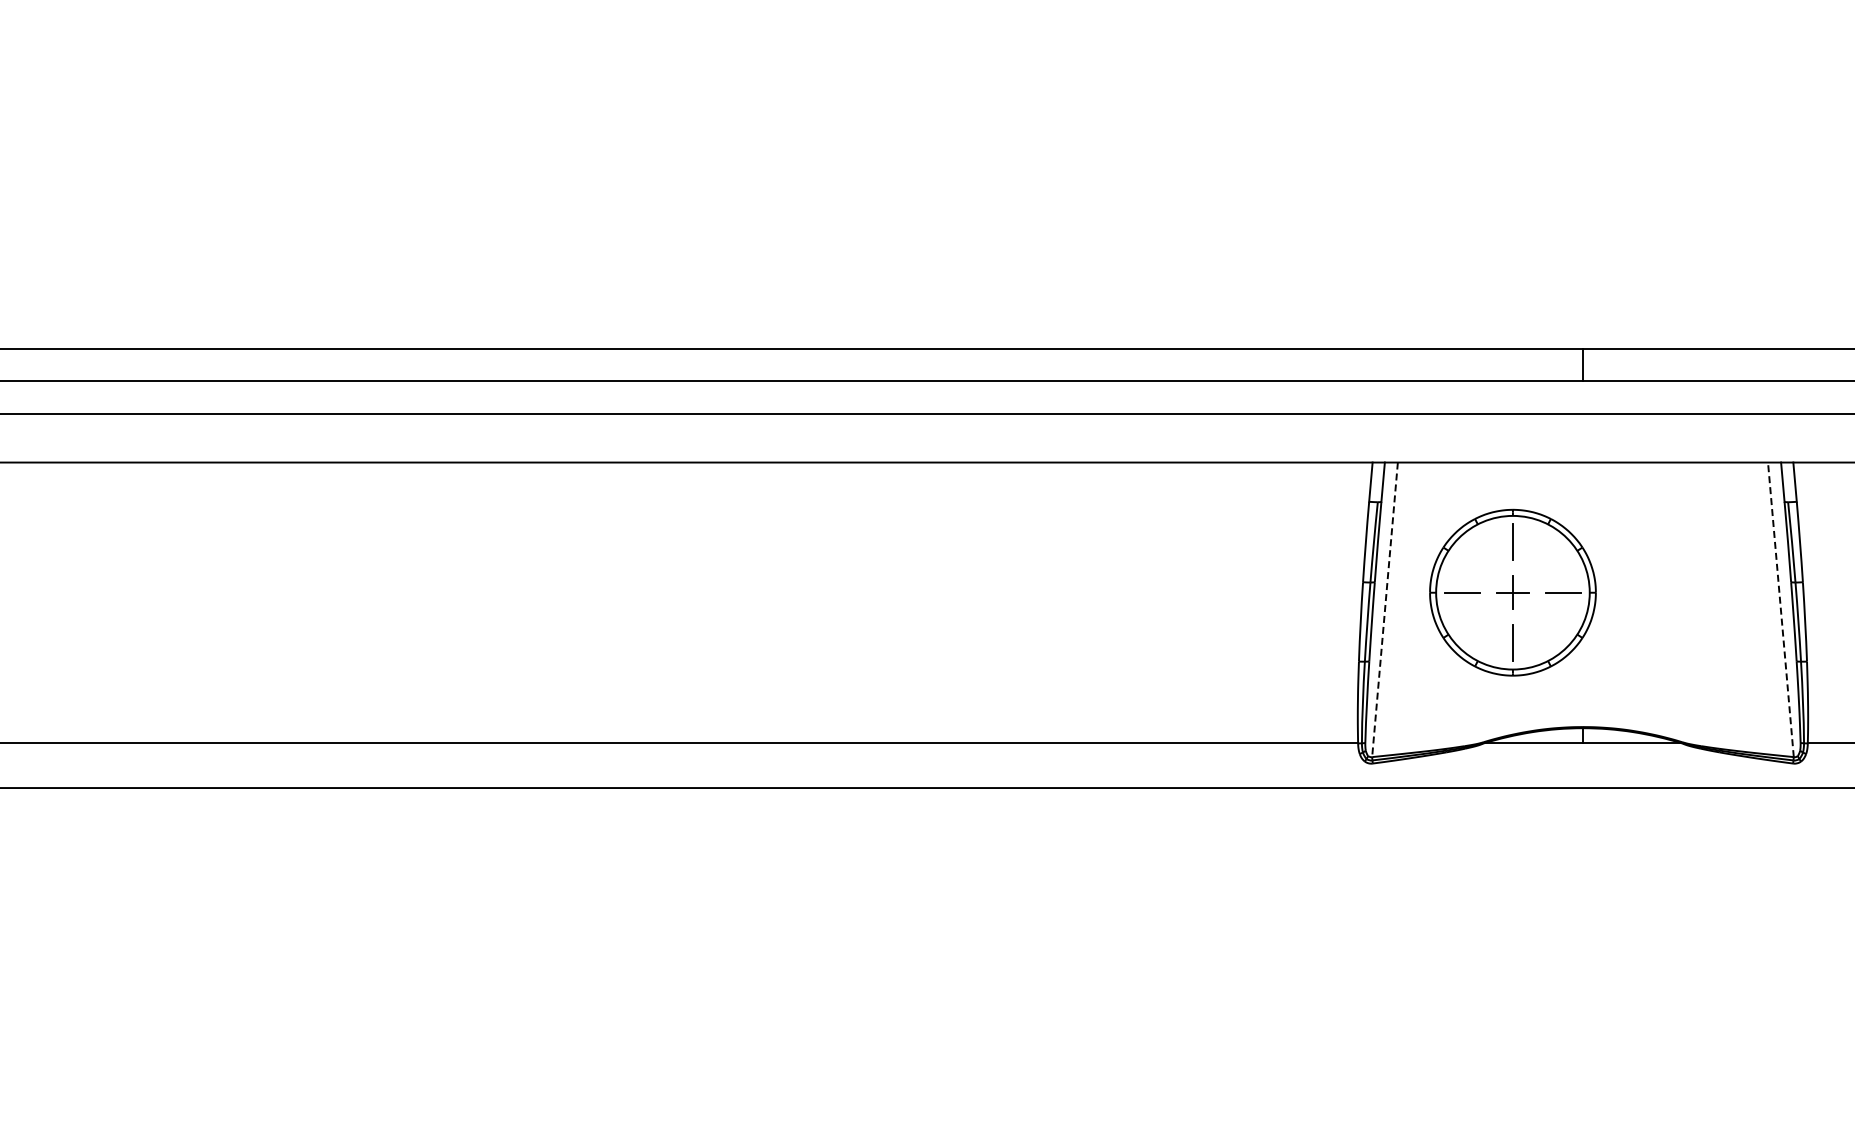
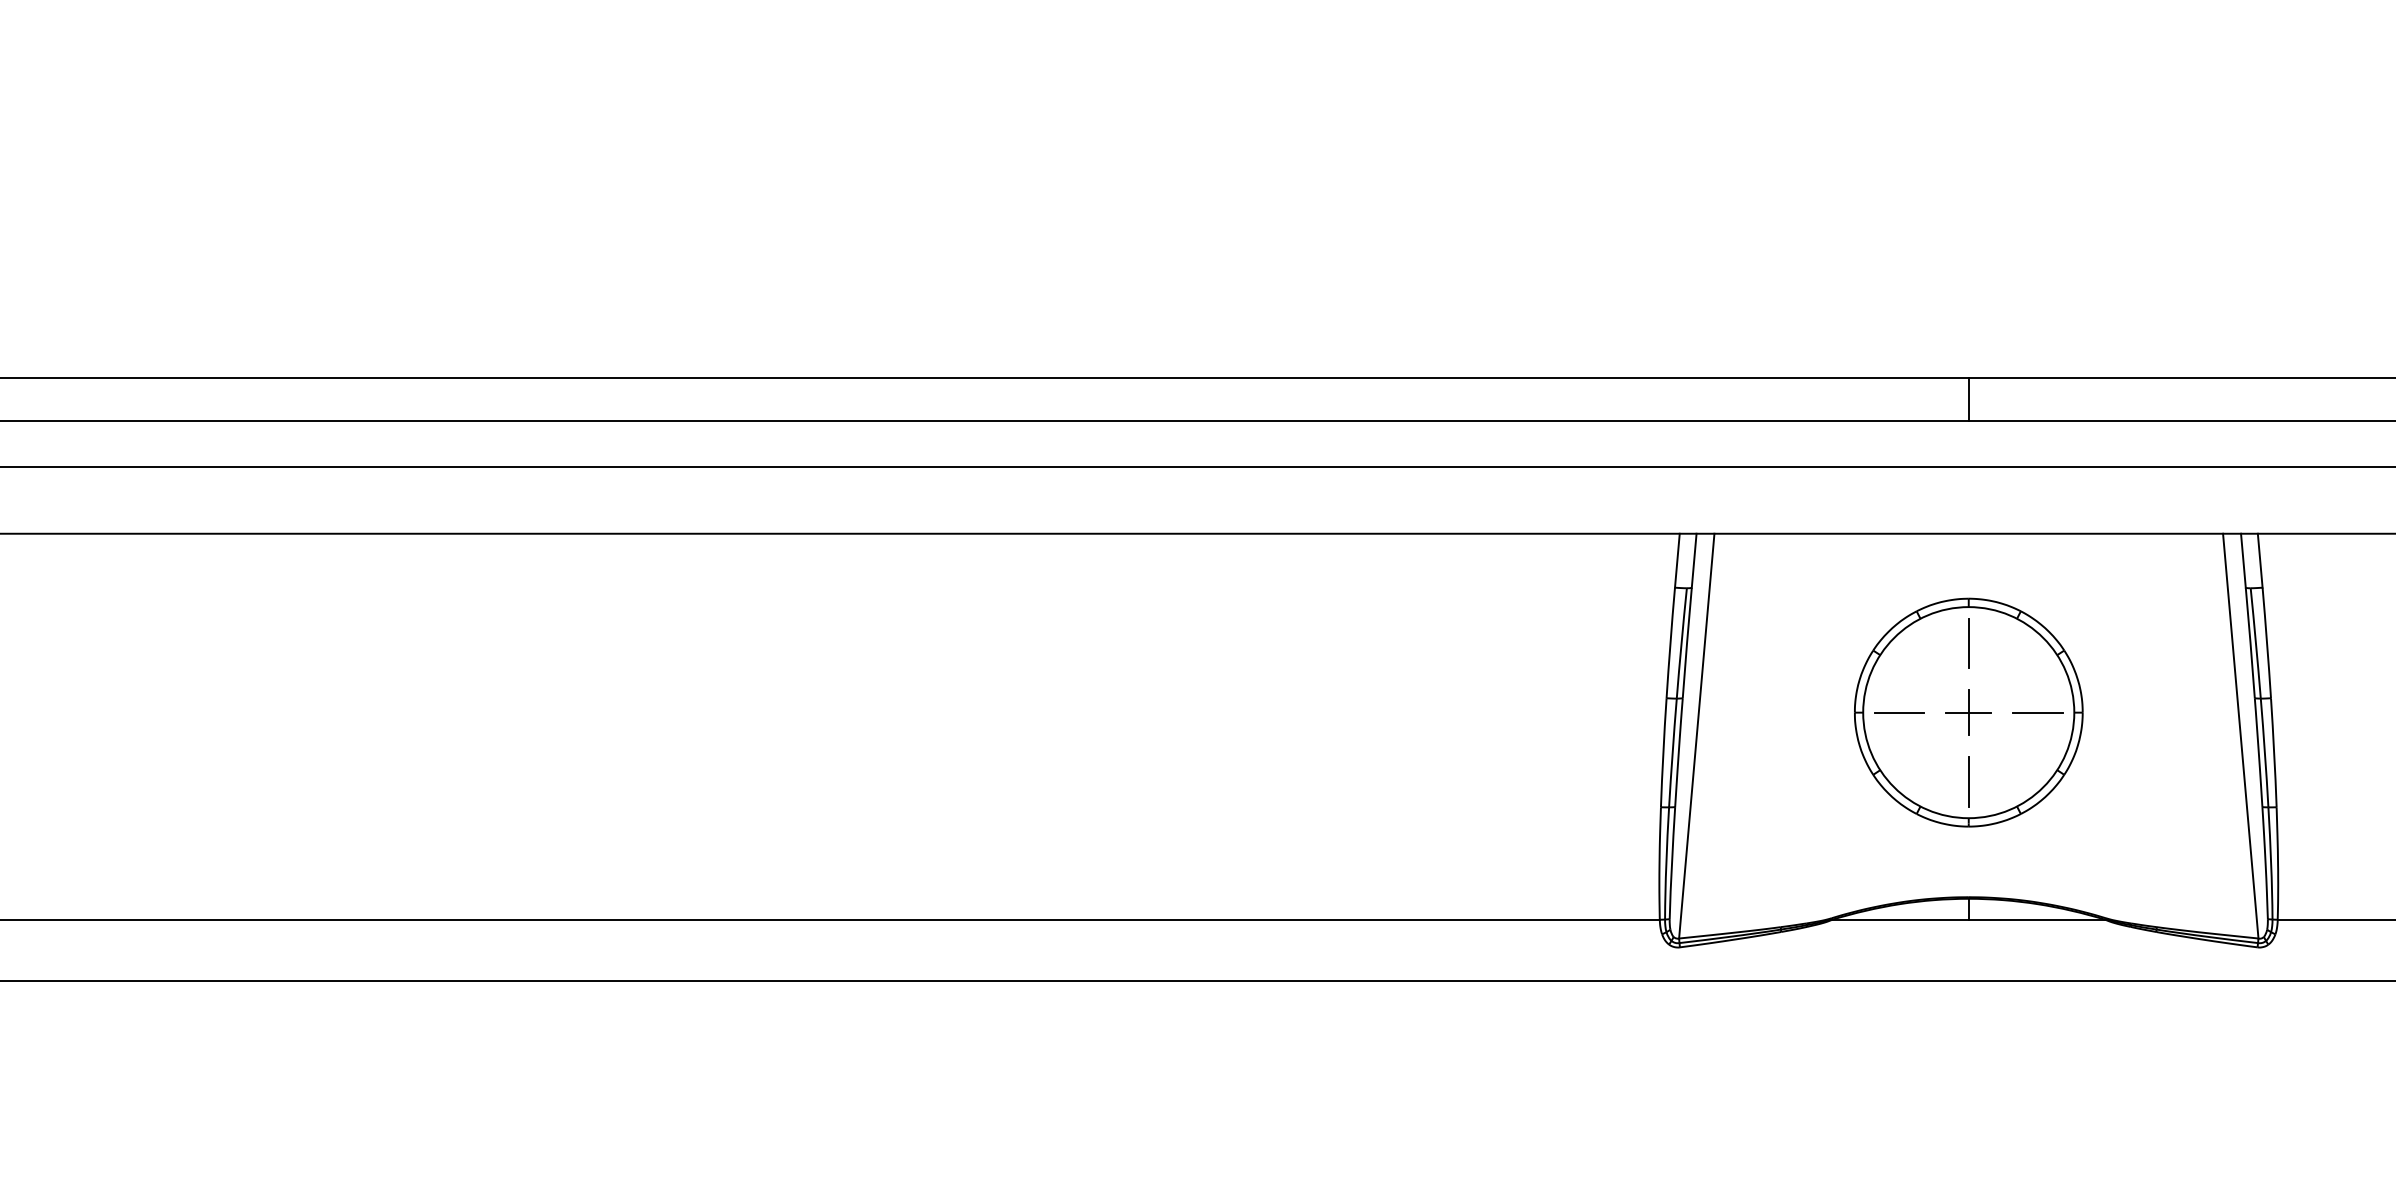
part: (1512, 592) -> (1968, 712), moved
line: (1385, 609) -> (1697, 735), dashed -> solid
line: (1780, 609) -> (2240, 735), dashed -> solid

